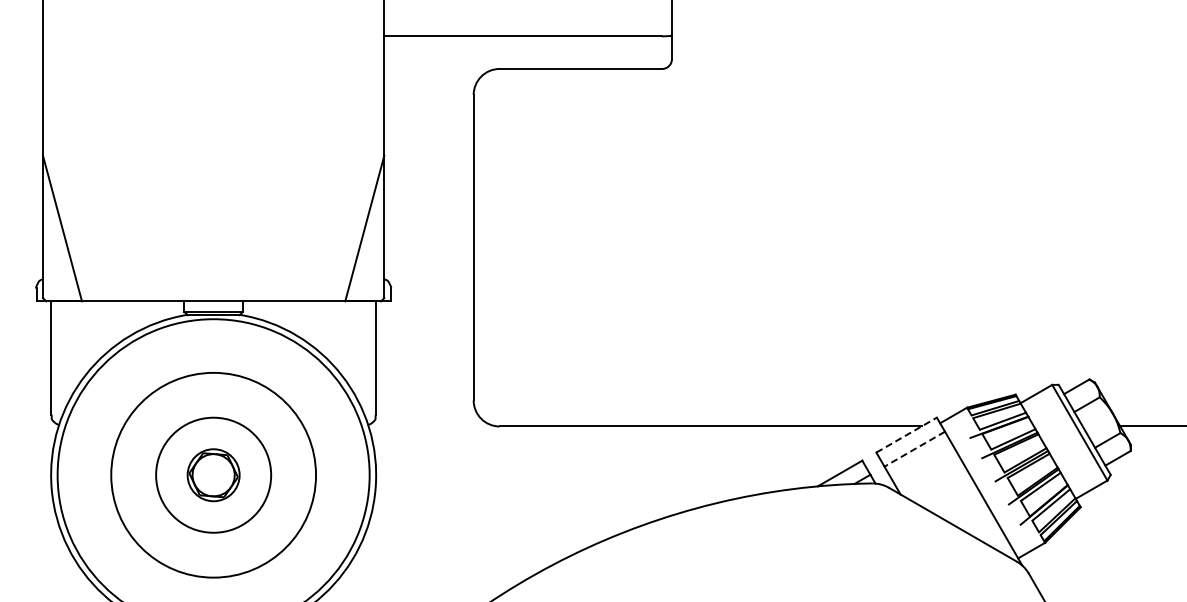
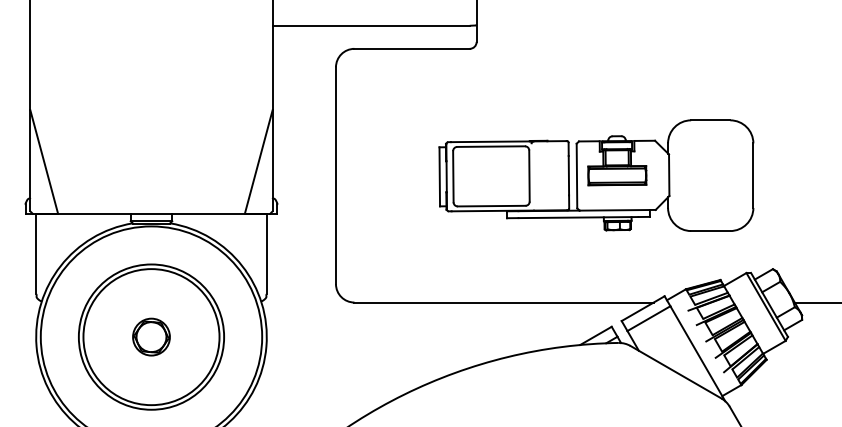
part: (840, 247) -> (596, 175), added
line: (906, 435) -> (643, 308), dashed -> solid
line: (914, 449) -> (648, 318), dashed -> solid
circle: (213, 475) -> (151, 337), size x1.67

